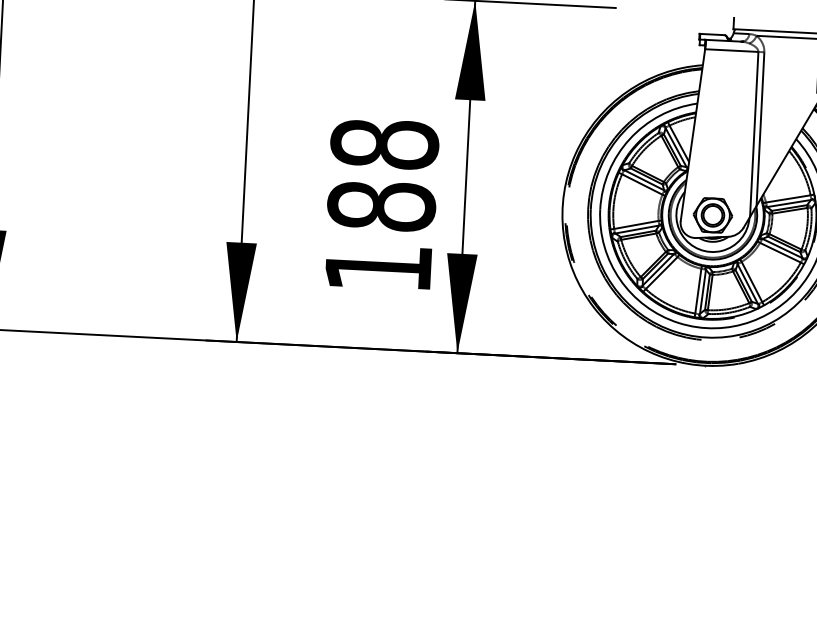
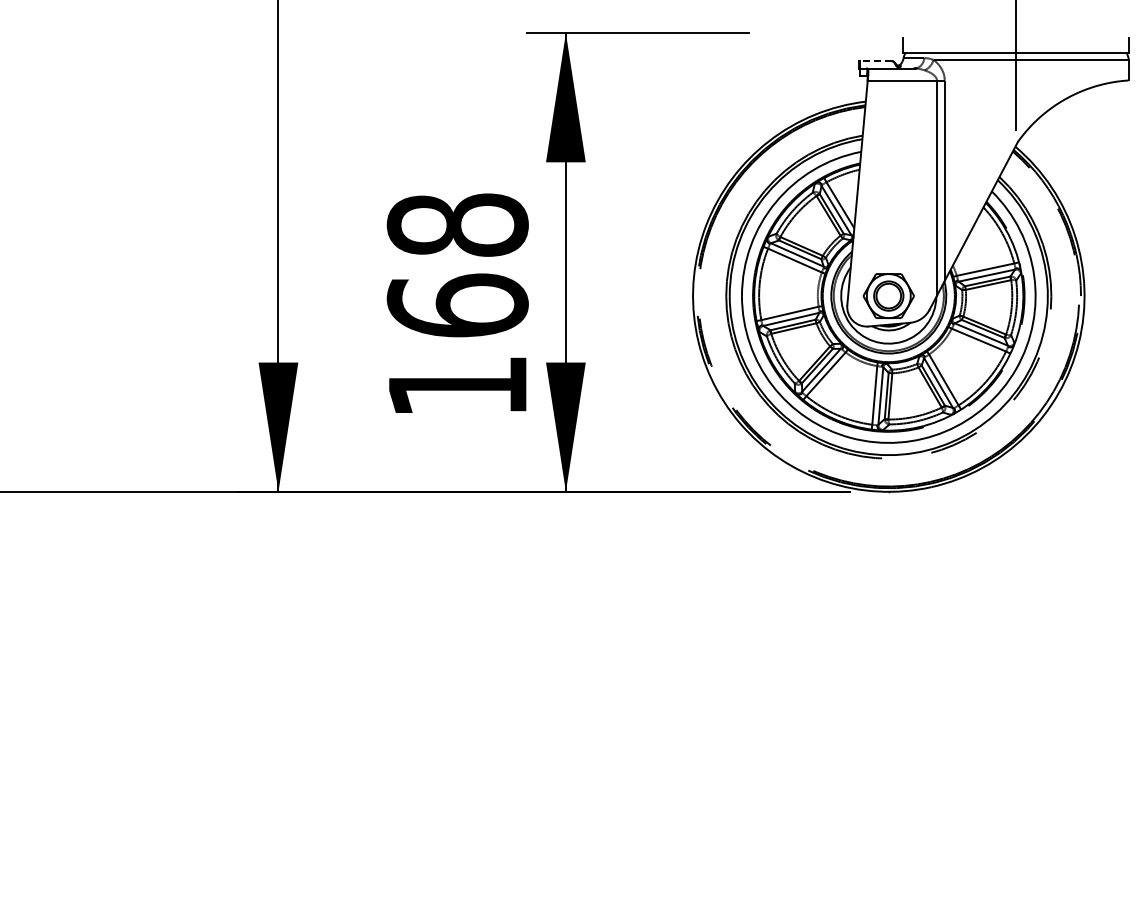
line: (712, 34) -> (876, 61), solid -> dashed
text: (381, 205) -> (457, 305), 188 -> 168

